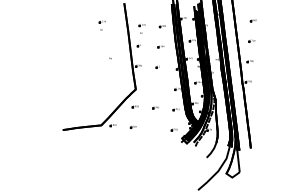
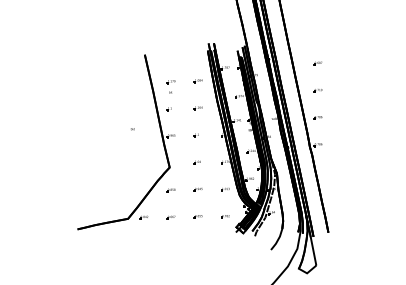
part: (101, 25) -> (117, 86), removed
part: (156, 87) -> (196, 162), added
part: (153, 127) -> (197, 216), added

